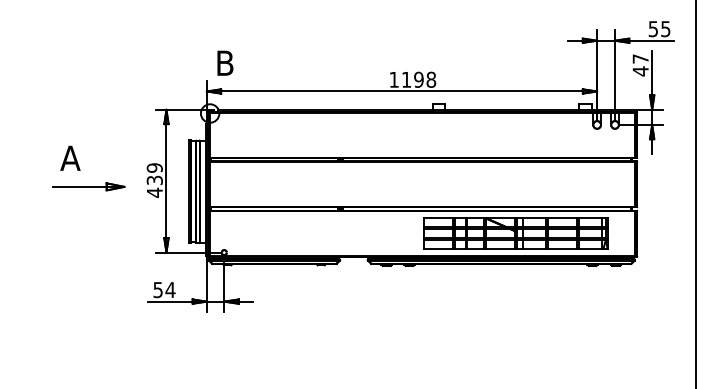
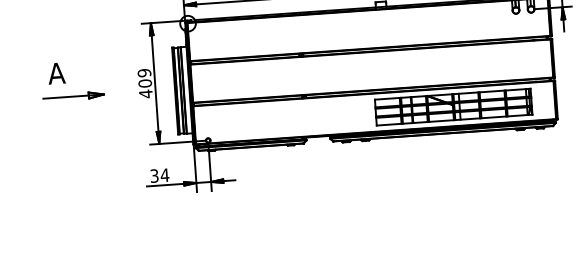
part: (80, 169) -> (65, 82), moved
text: (154, 180) -> (144, 83), 439 -> 409
text: (158, 289) -> (154, 175), 54 -> 34

